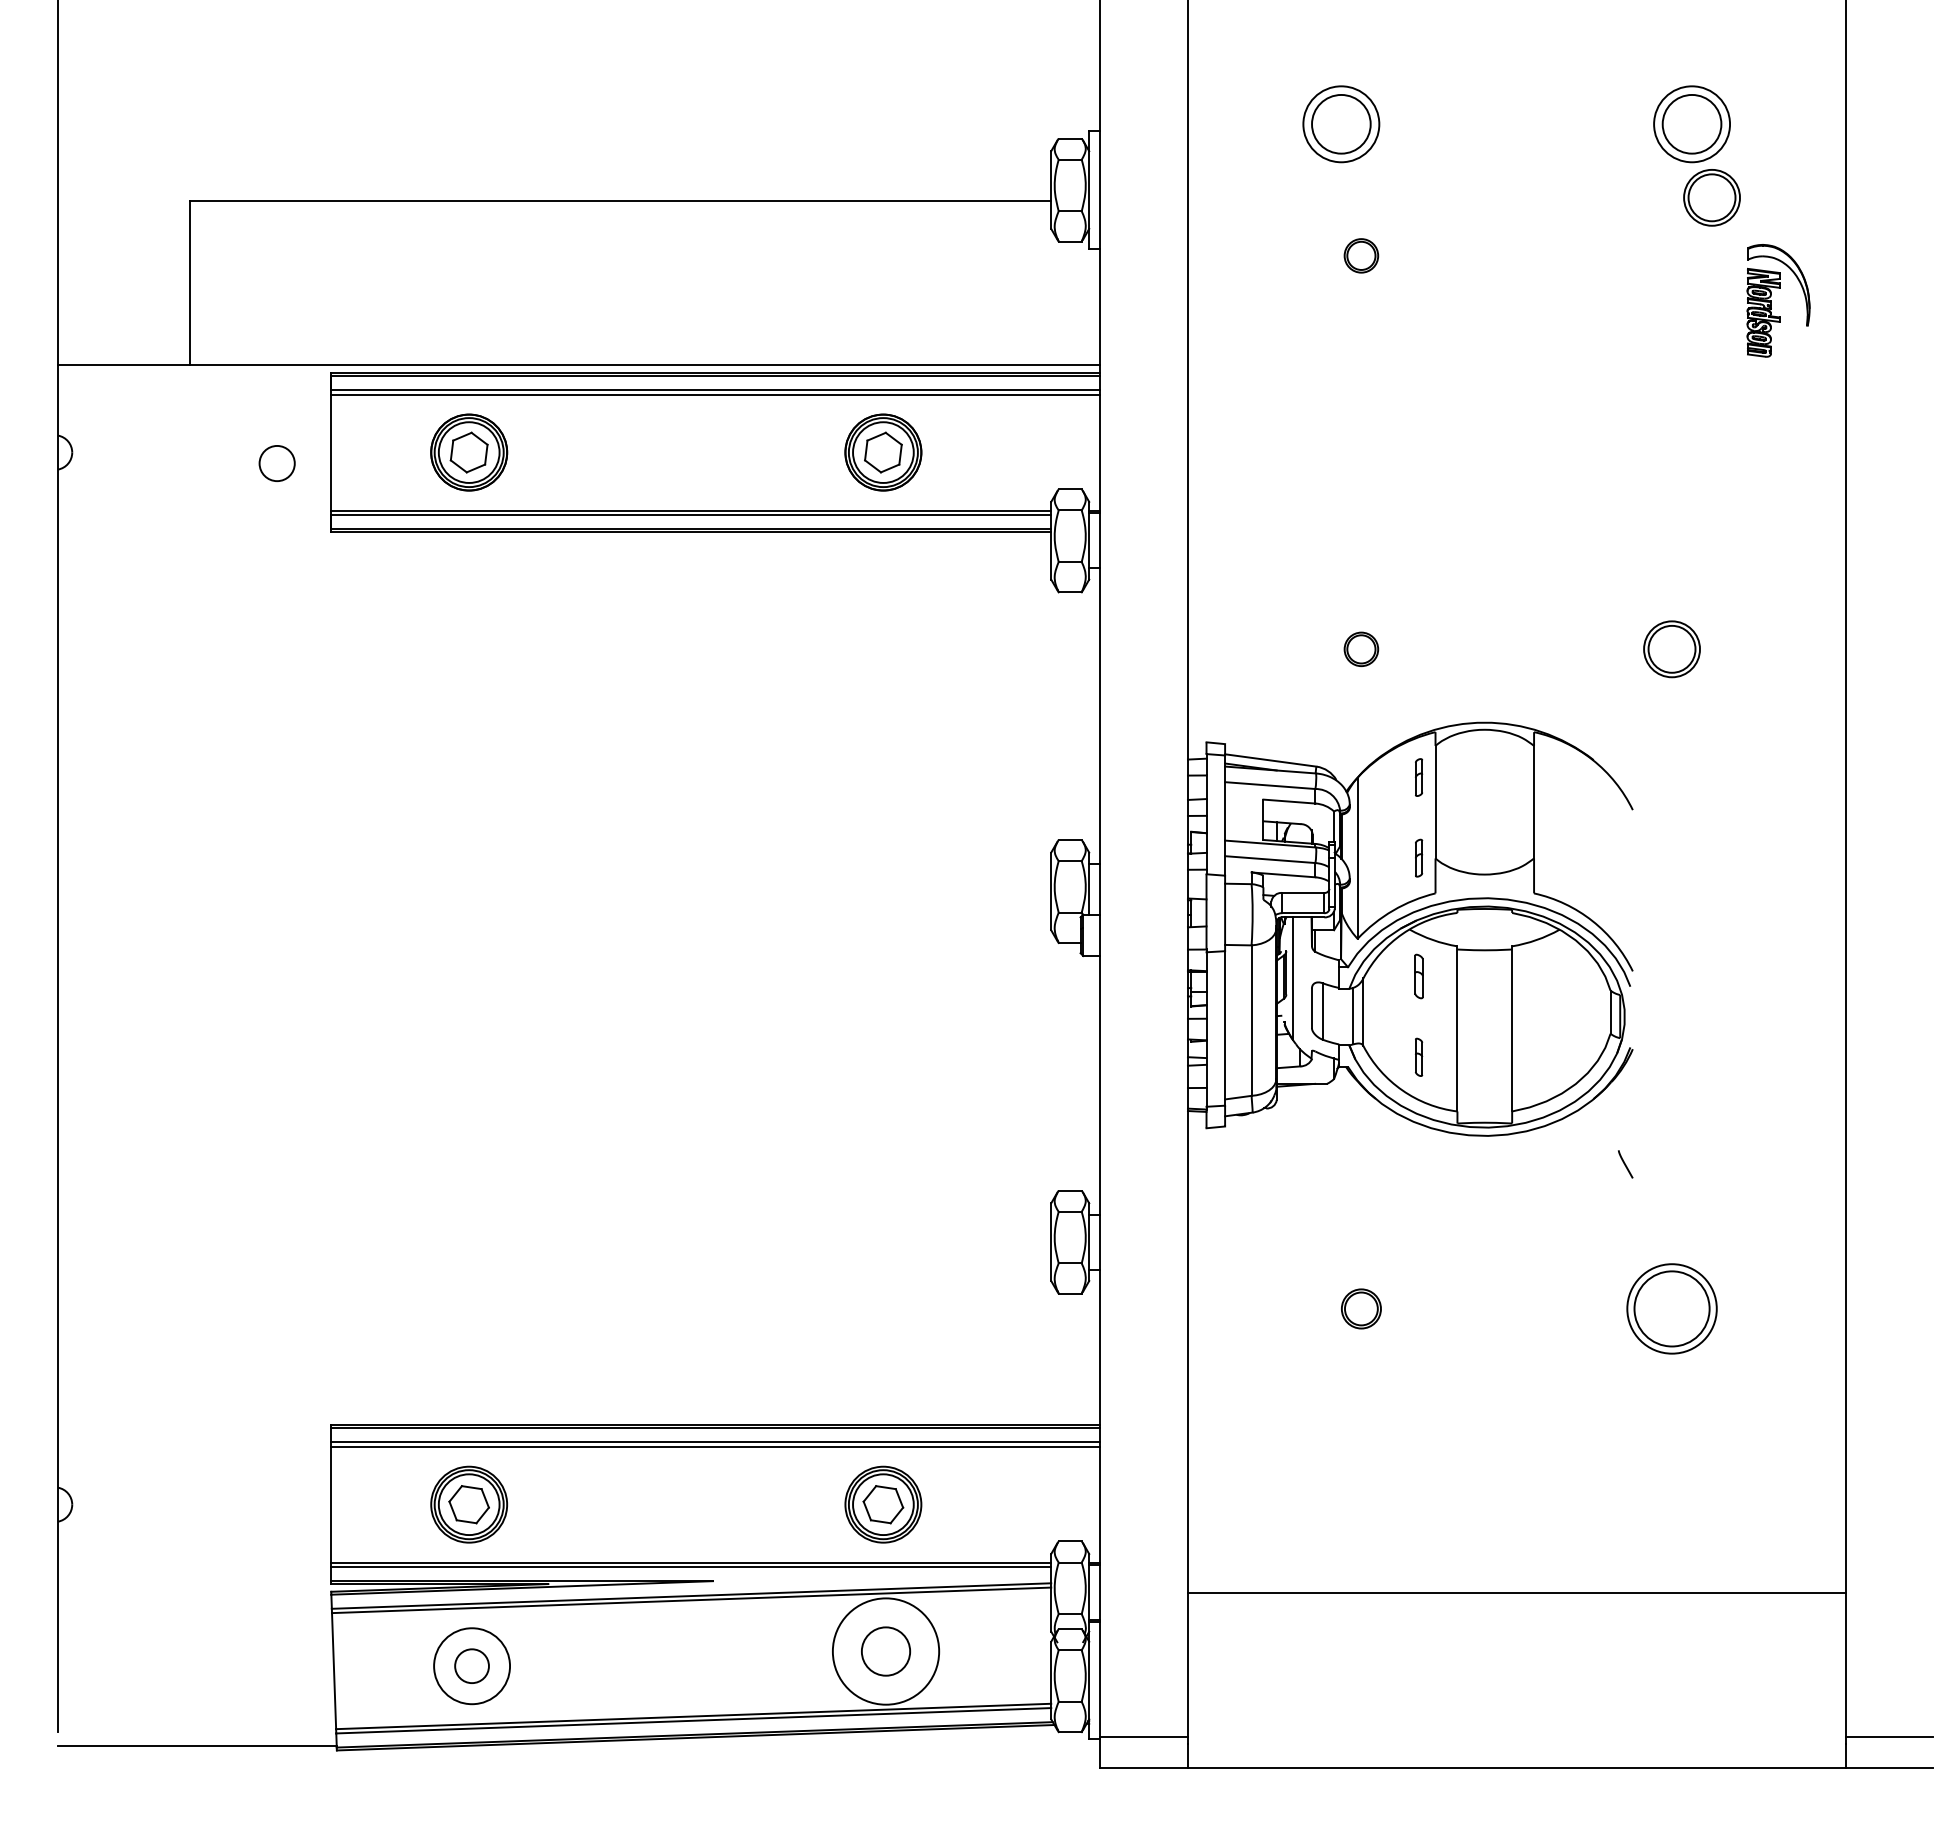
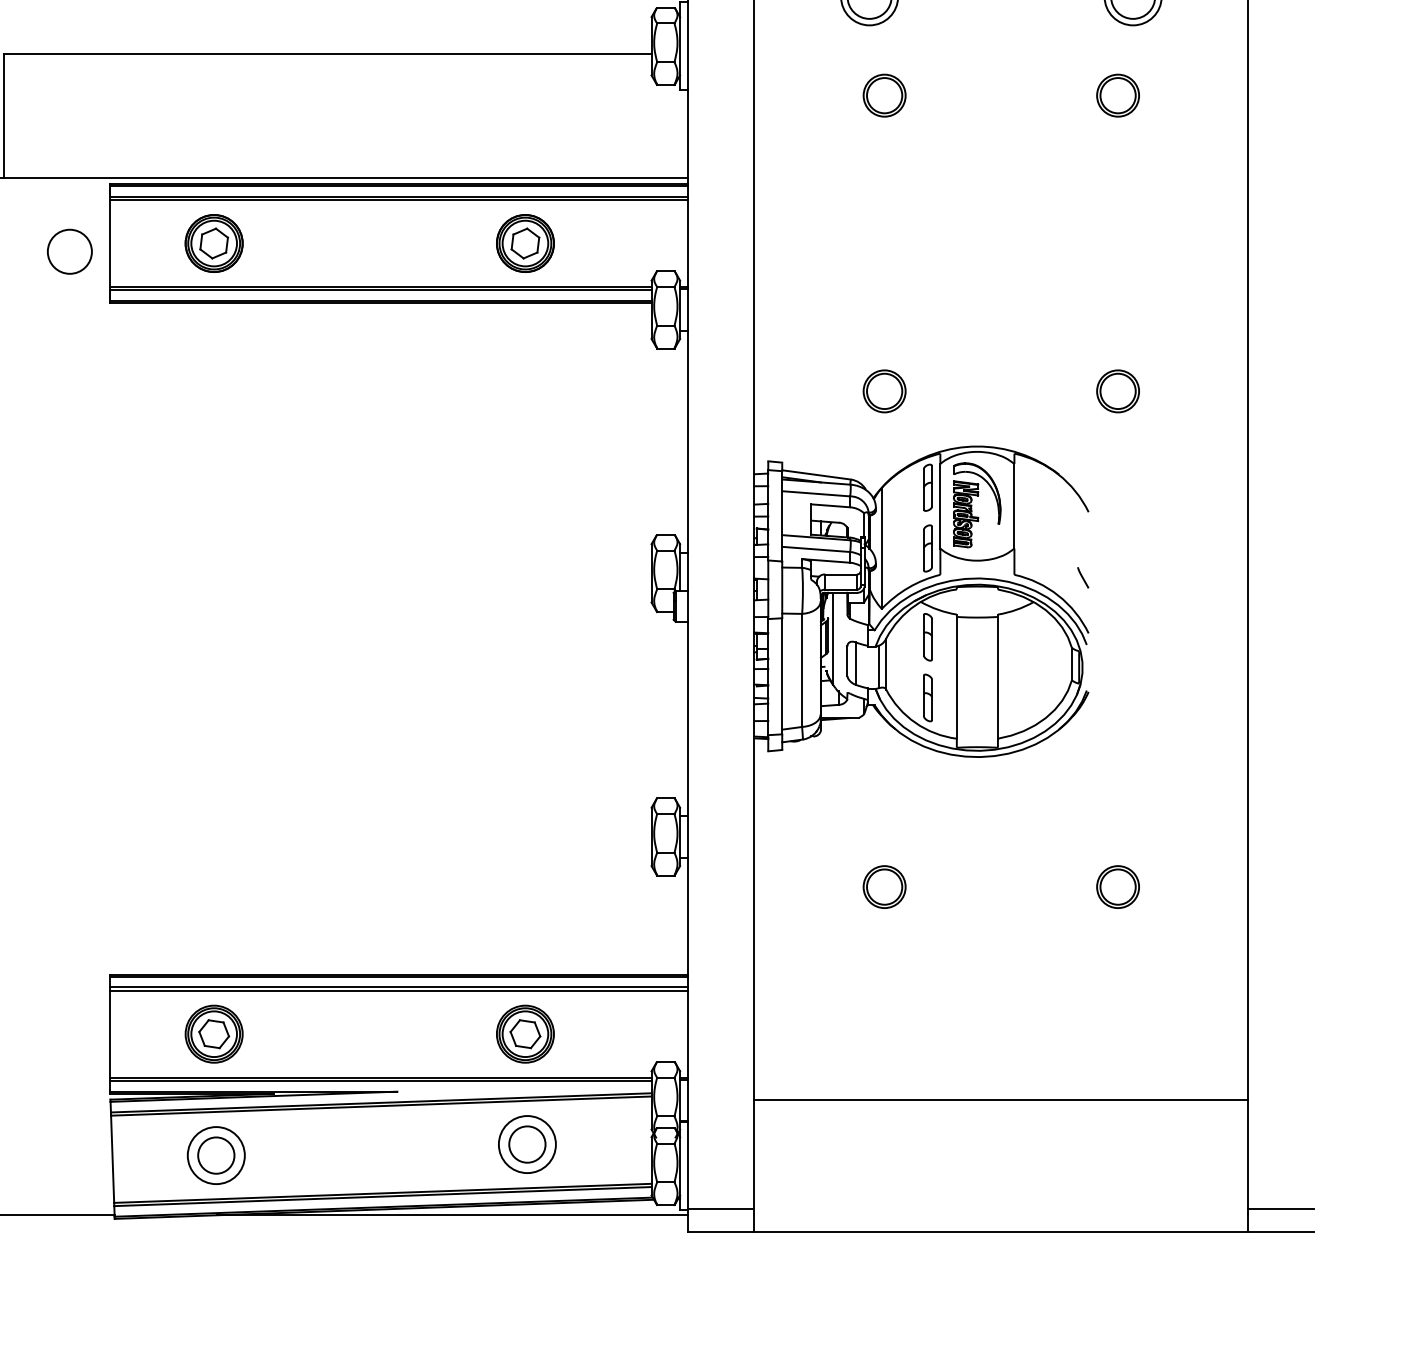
part: (1711, 197) -> (1117, 95), moved
part: (1361, 255) -> (884, 95), size x1.67
part: (1771, 300) -> (971, 505), moved
circle: (276, 463) -> (69, 251), size x1.67
part: (1361, 649) -> (884, 391), size x1.67
part: (1418, 777) -> (927, 487), size x1.67
part: (1418, 857) -> (927, 547), size x1.67
part: (1418, 976) -> (927, 637), size x1.43
part: (1418, 1057) -> (927, 698), size x1.67
line: (1625, 1164) -> (1083, 577), moved
part: (1361, 1308) -> (884, 886), size x1.43
part: (1671, 1308) -> (1117, 886), size x0.62
circle: (885, 1651) -> (527, 1144), size x0.71
circle: (471, 1666) -> (215, 1155), size x1.43
line: (786, 1745) -> (452, 1215), added

